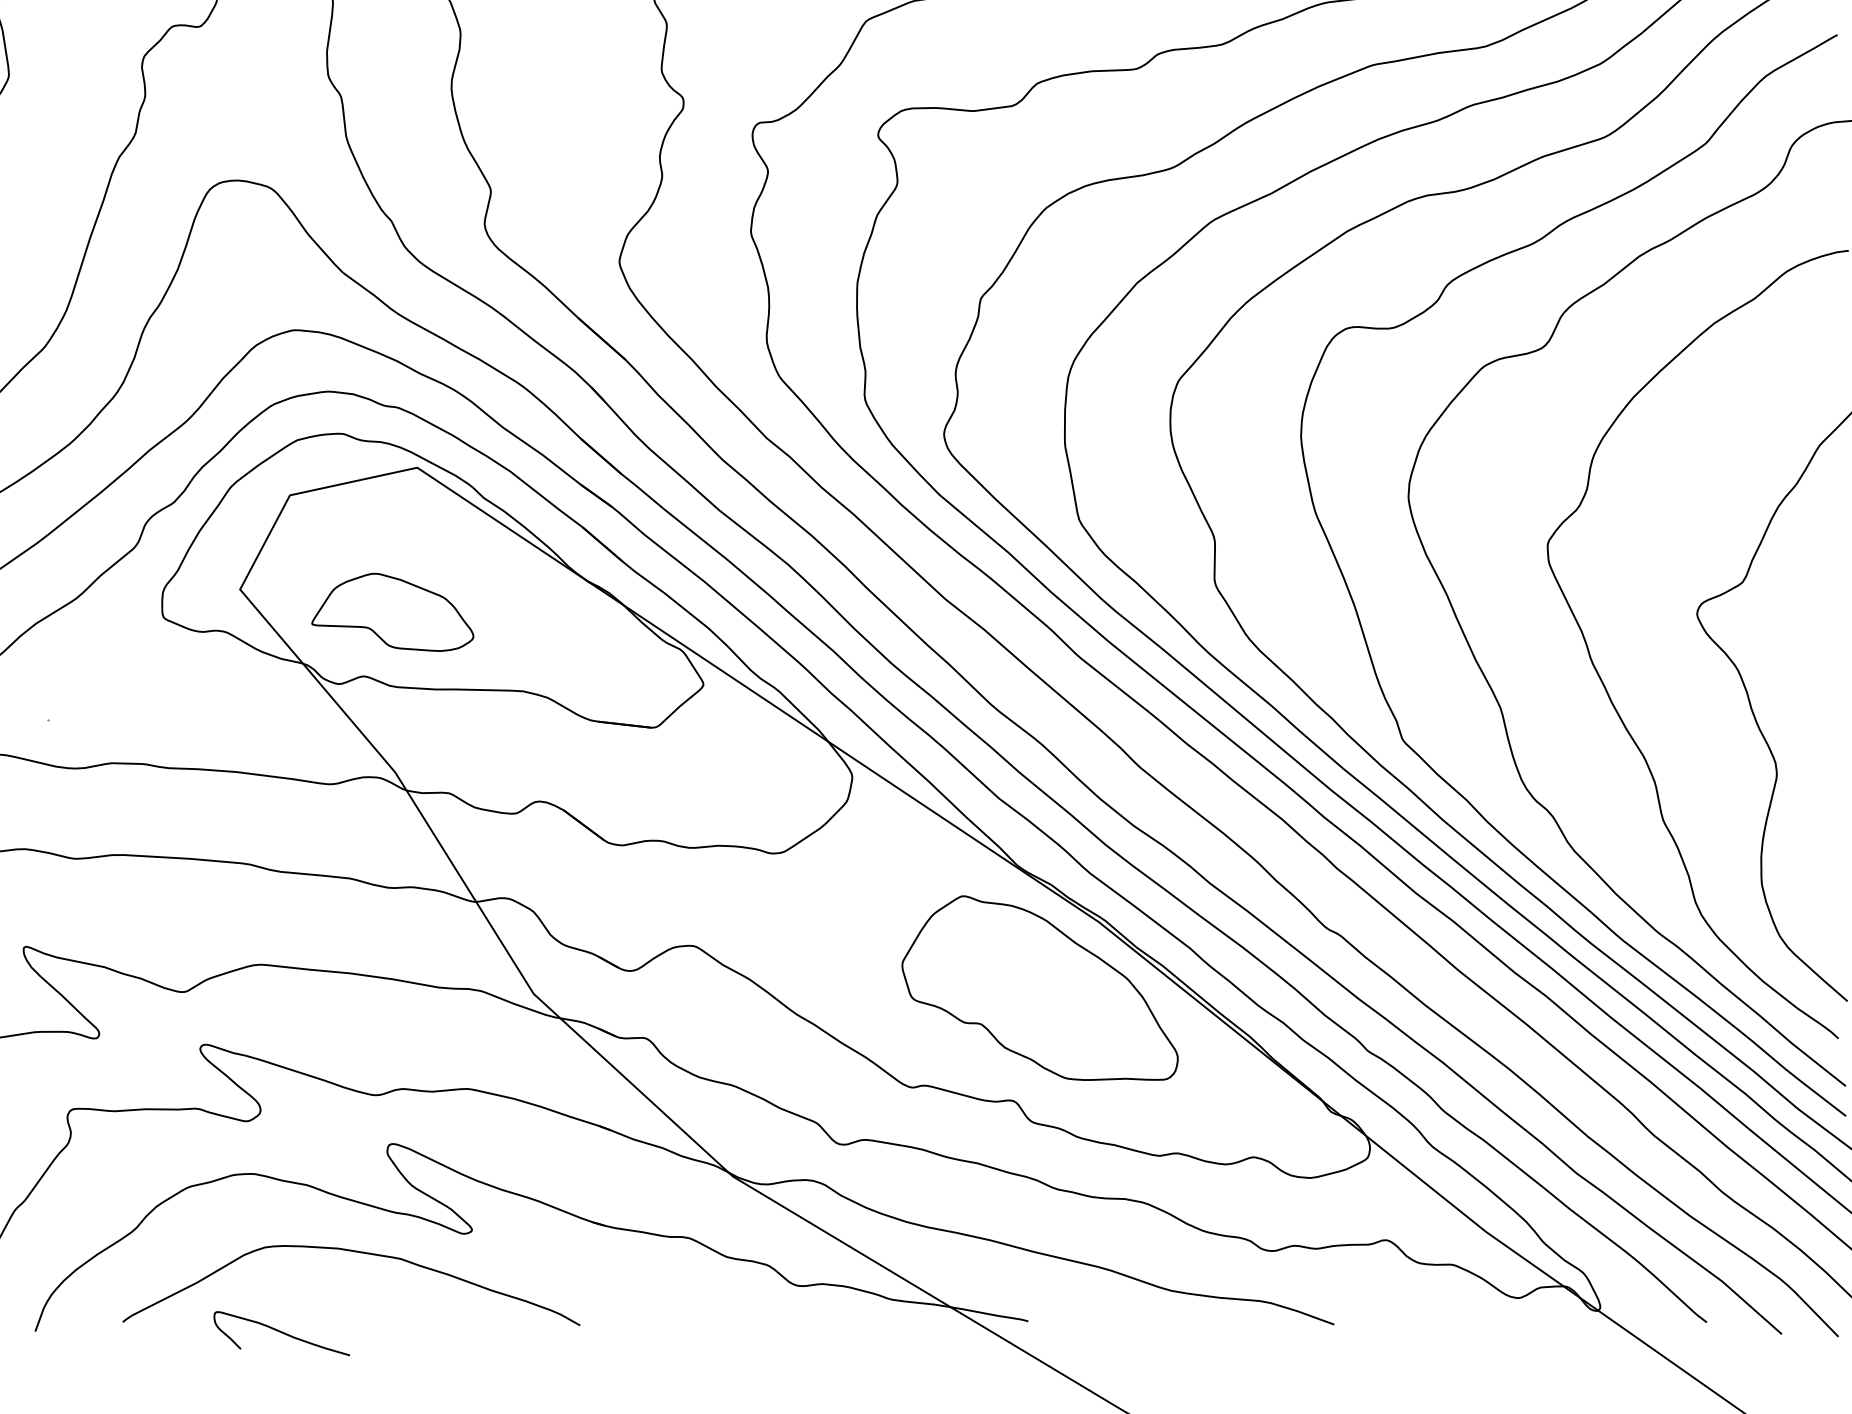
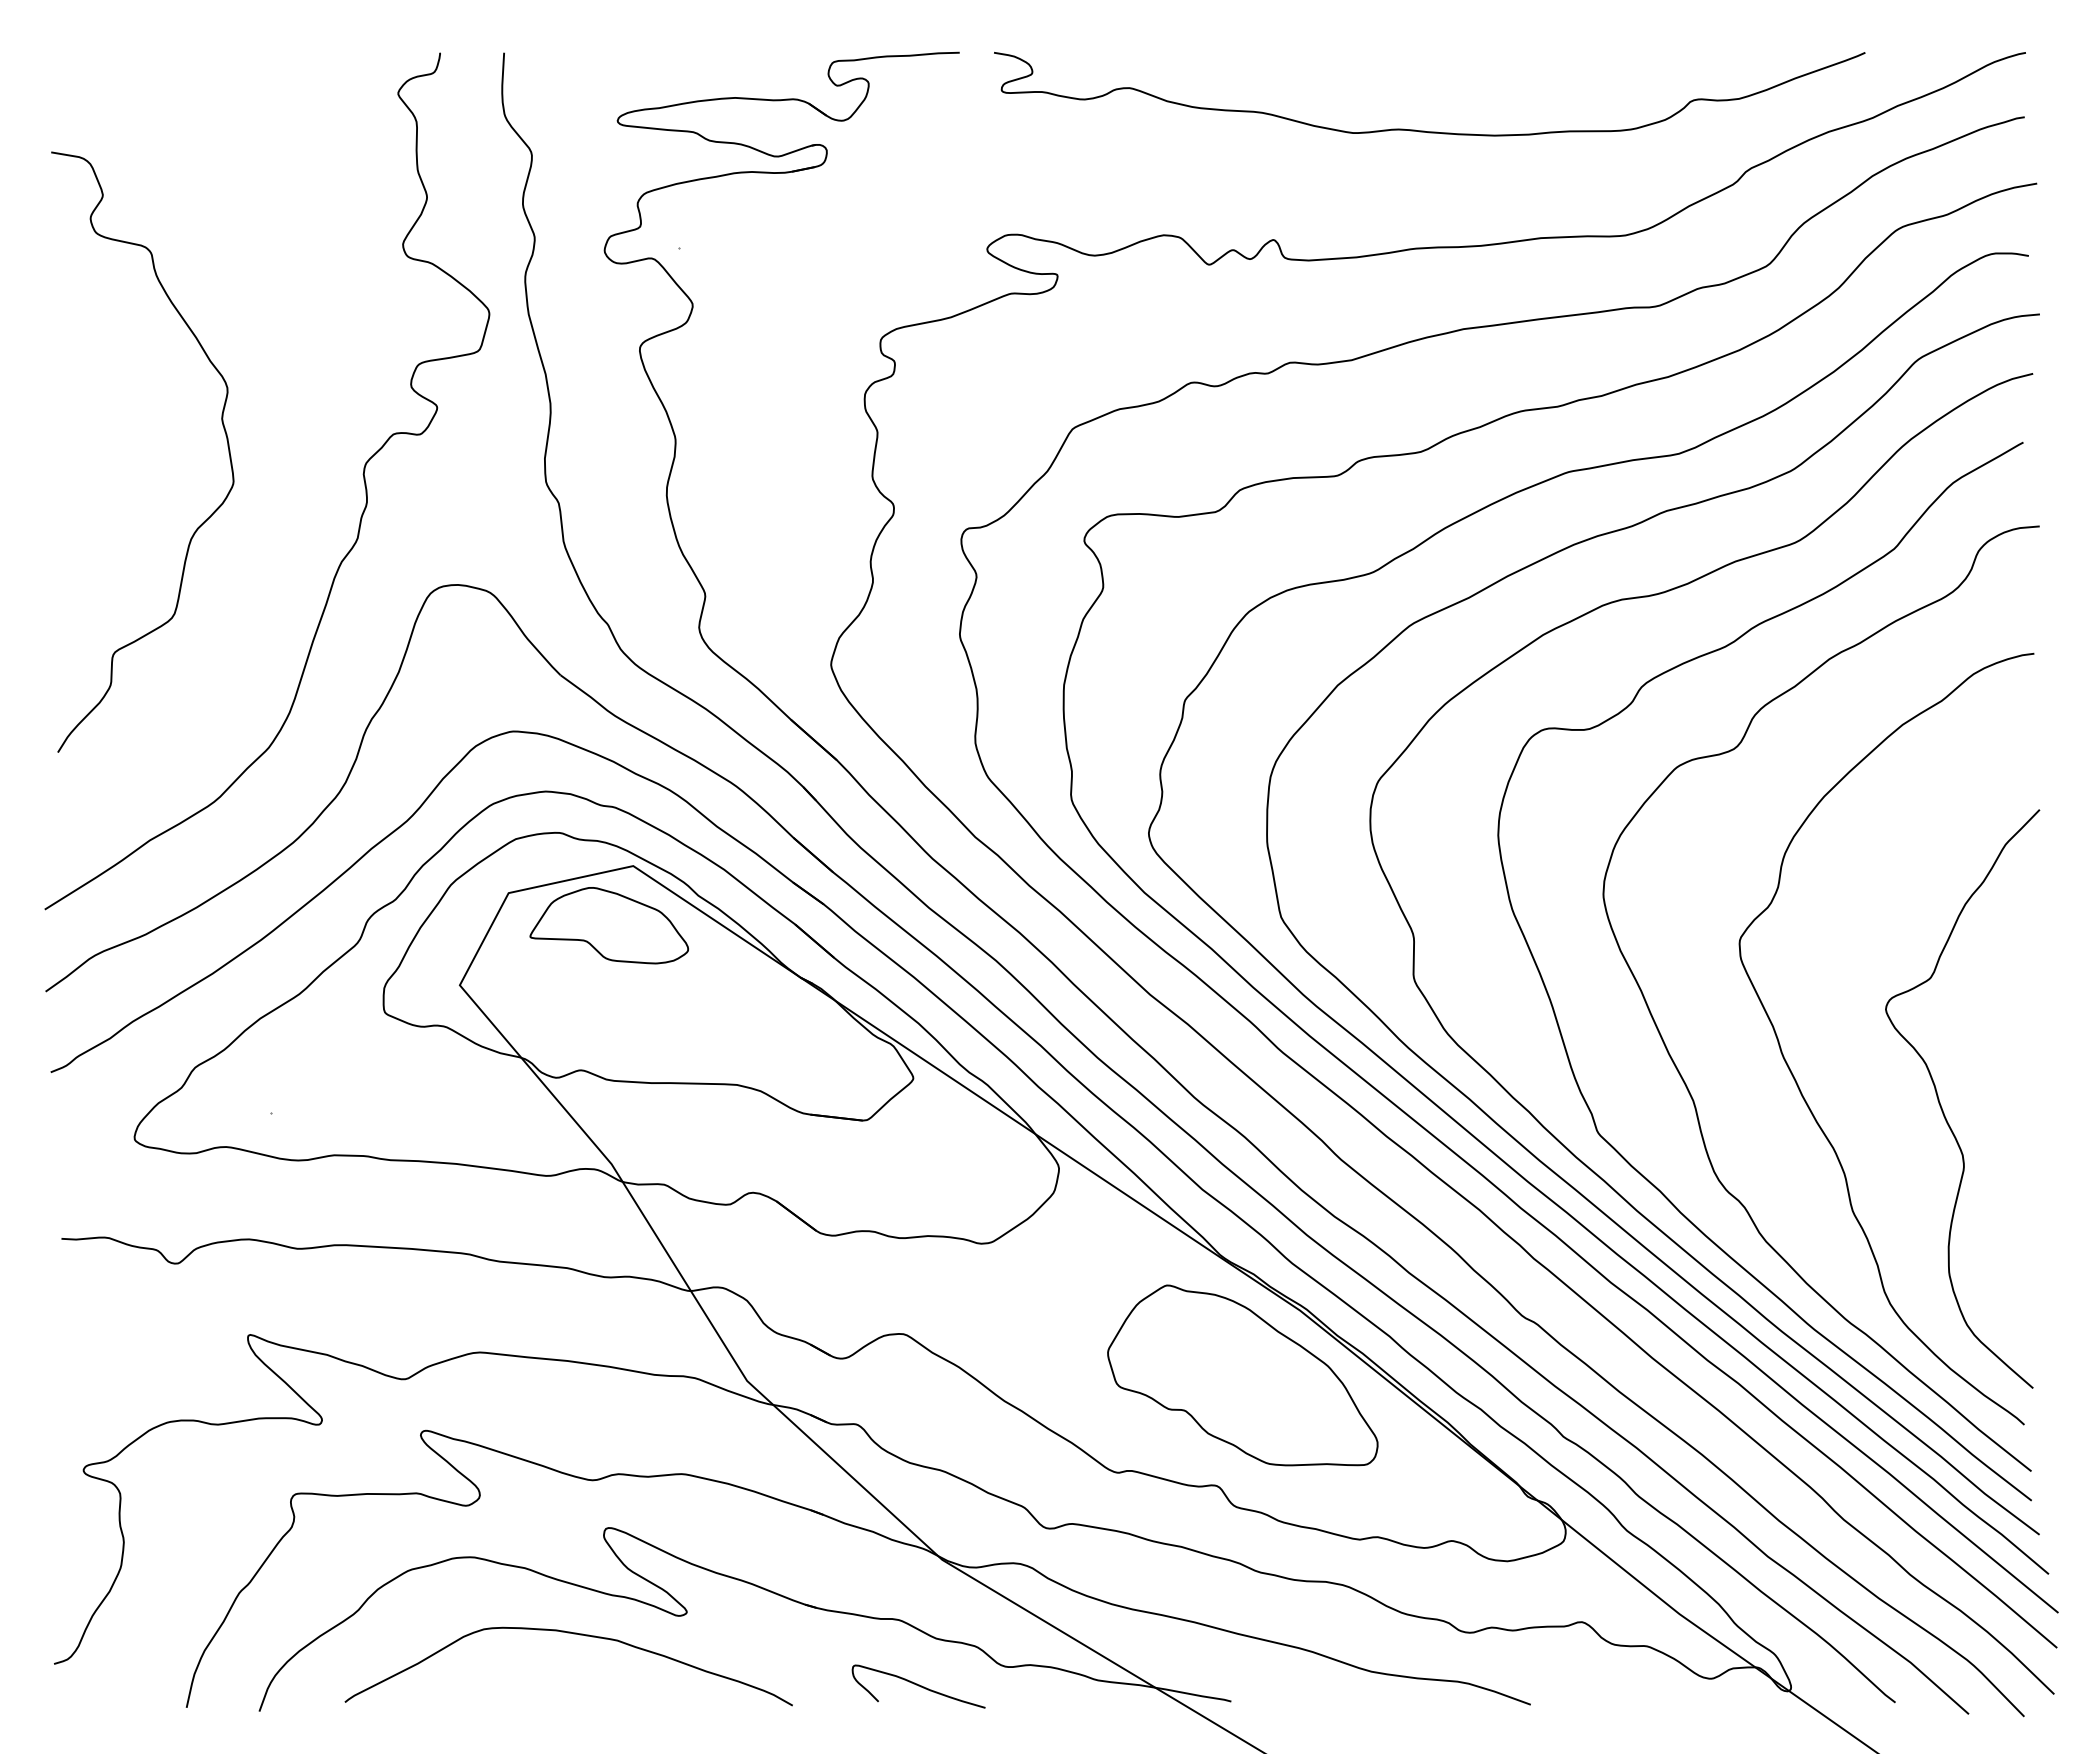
part: (391, 612) -> (608, 925), moved
curve: (281, 1333) -> (918, 1686), moved

